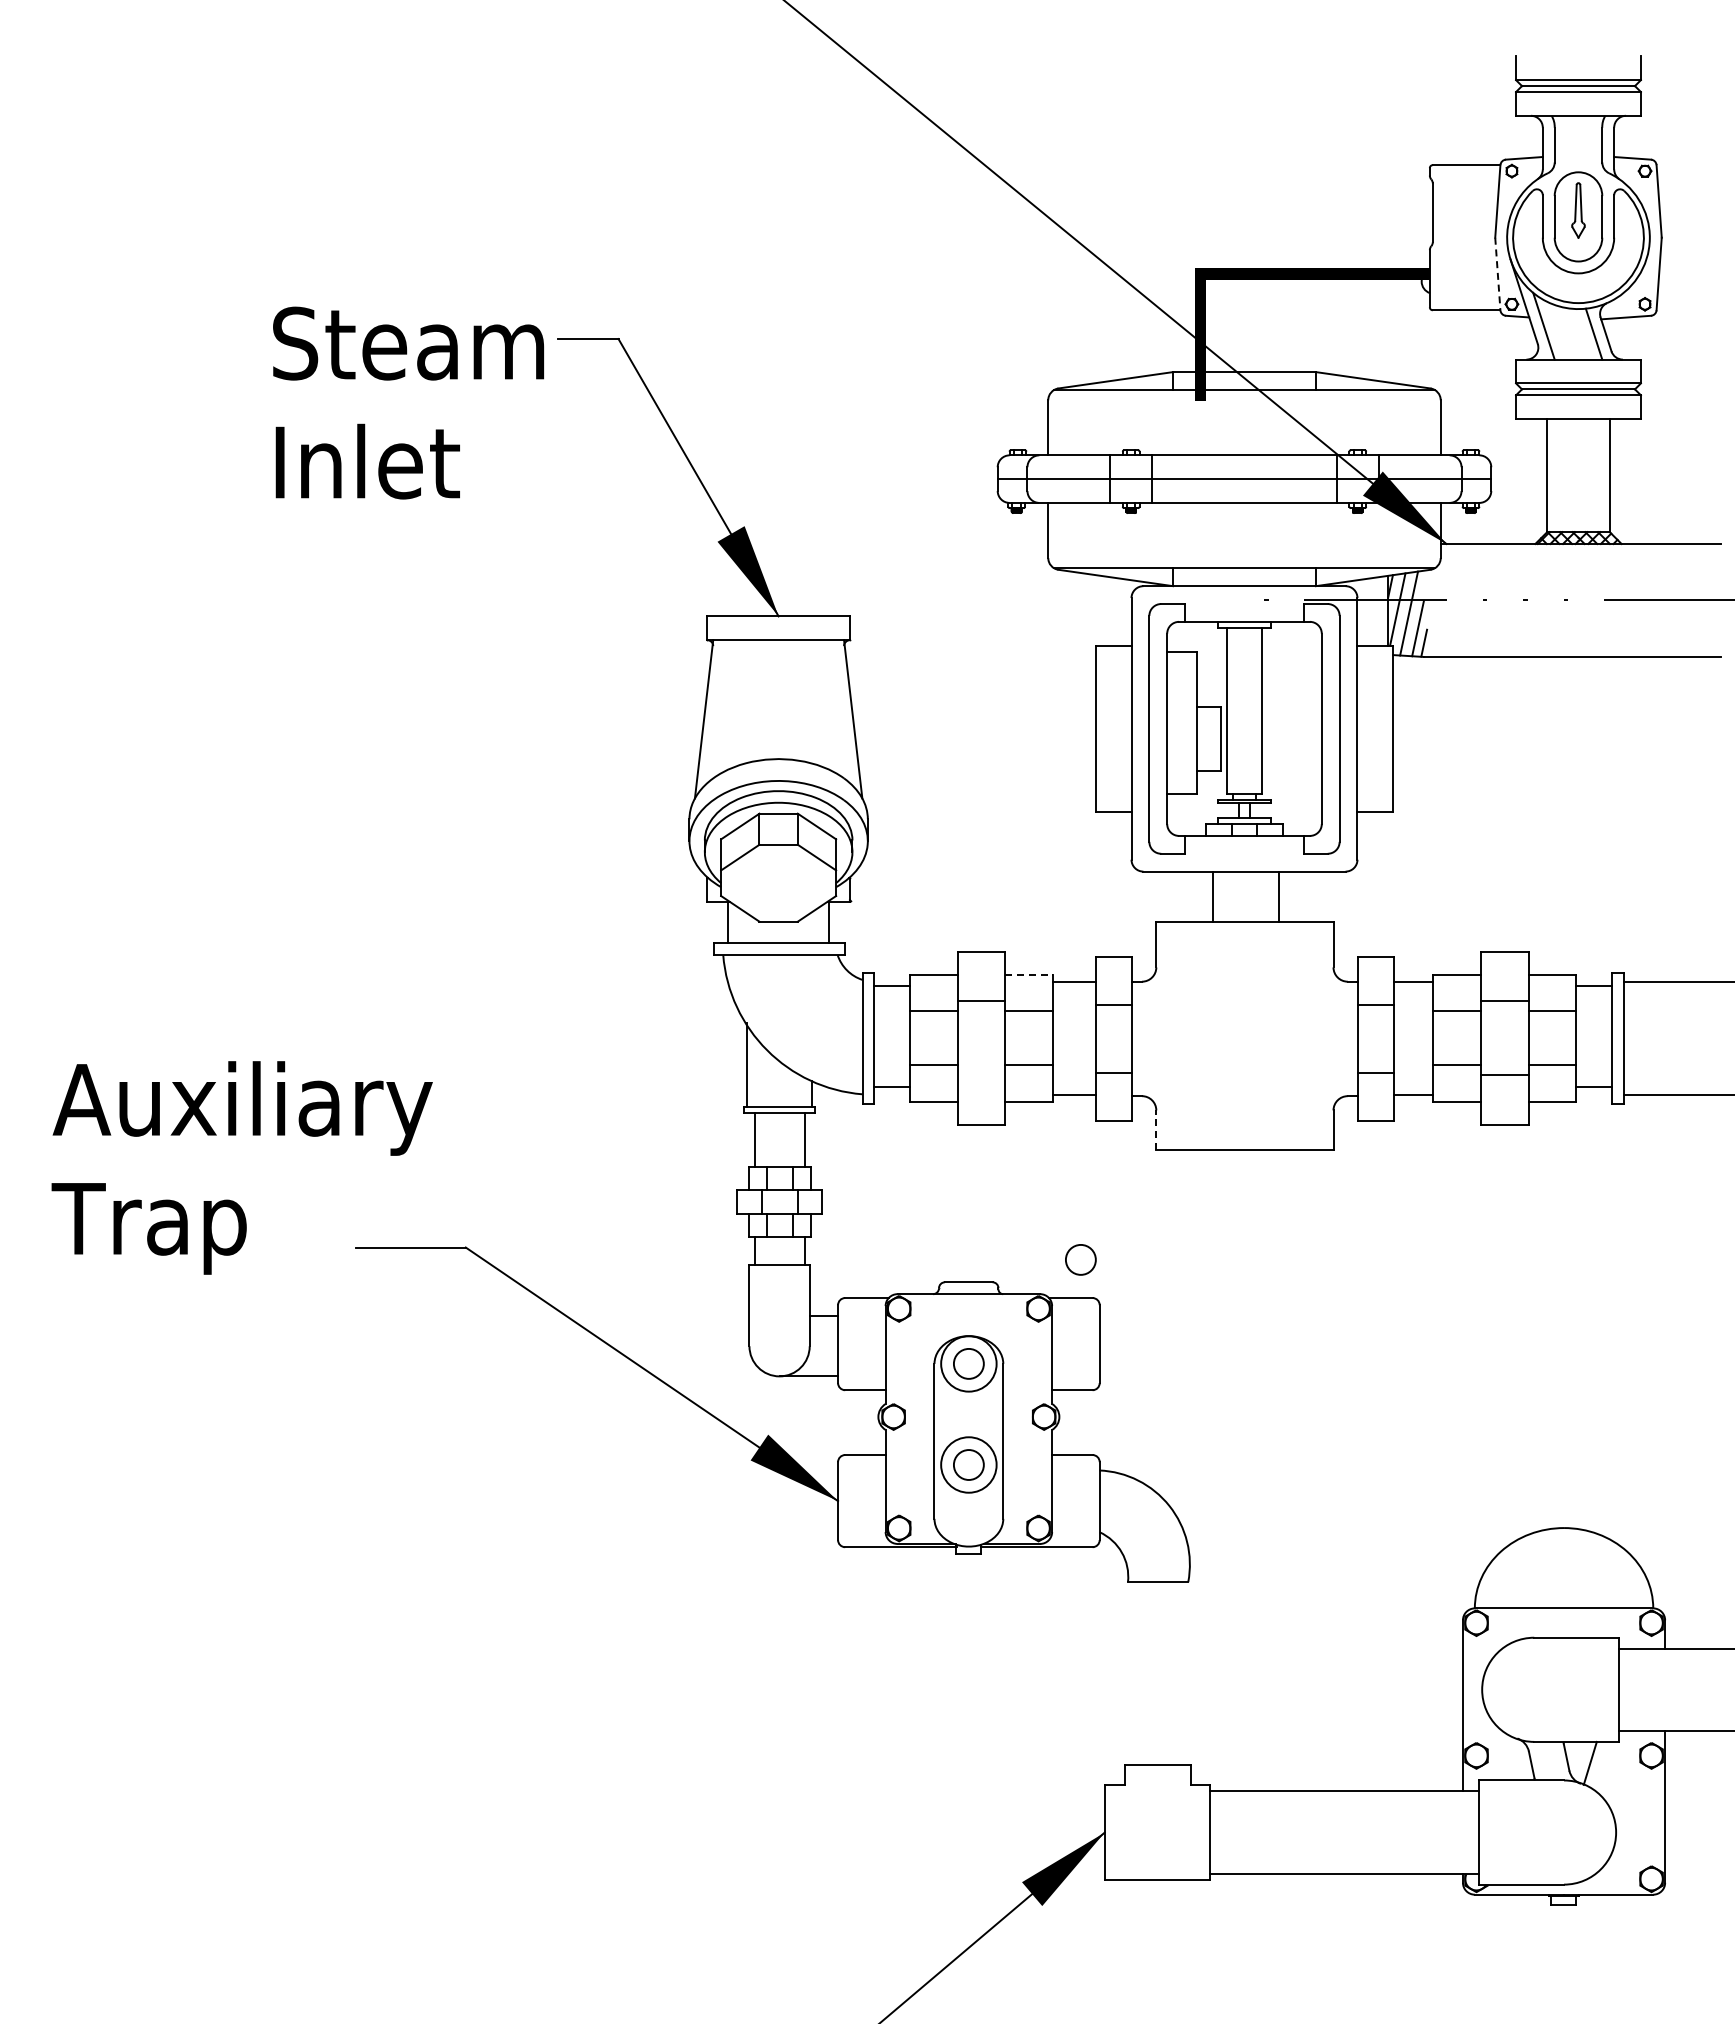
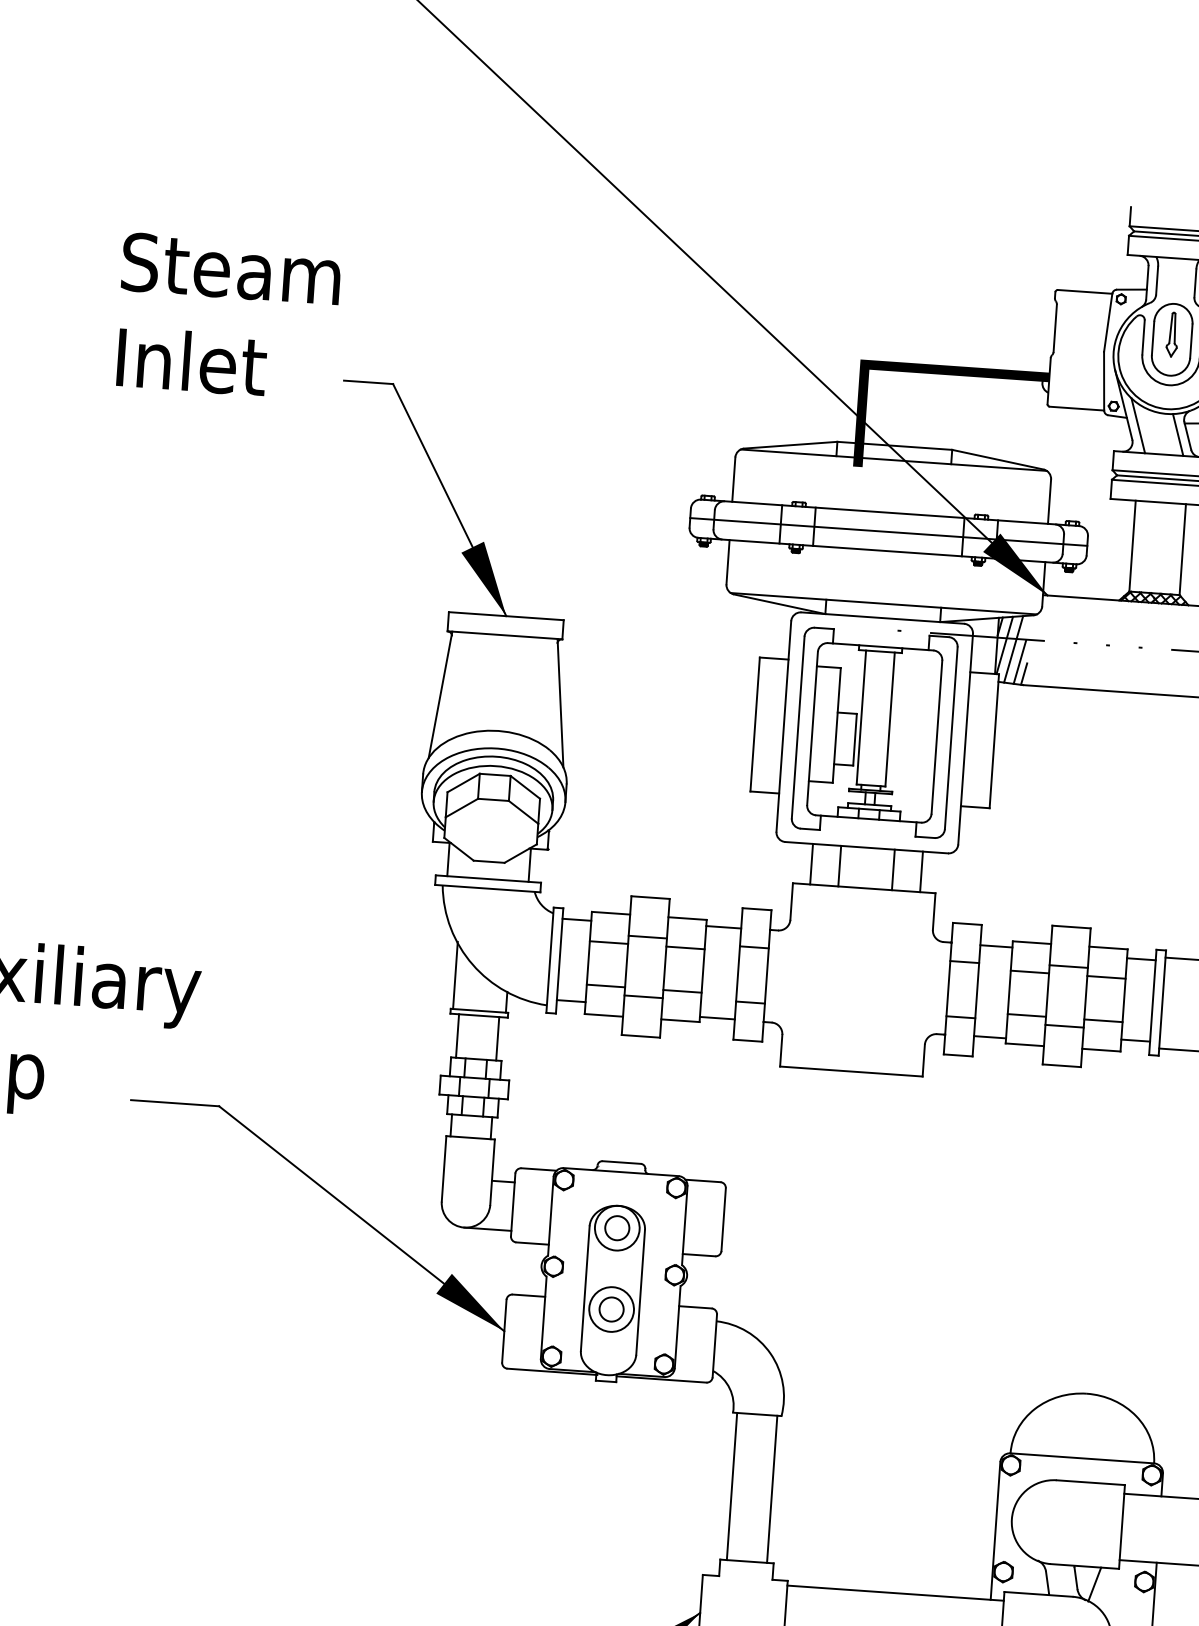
line: (1497, 274) -> (1103, 381), dashed -> solid
text: (408, 402) -> (228, 316), moved
line: (1177, 896) -> (811, 863), added
line: (1314, 896) -> (921, 871), added
line: (1029, 974) -> (687, 918), dashed -> solid
line: (981, 1075) -> (643, 996), added
line: (1156, 1130) -> (781, 1051), dashed -> solid
circle: (1080, 1259) -> (712, 1150), removed
line: (1133, 1673) -> (732, 1486), added
line: (1183, 1673) -> (772, 1489), added

